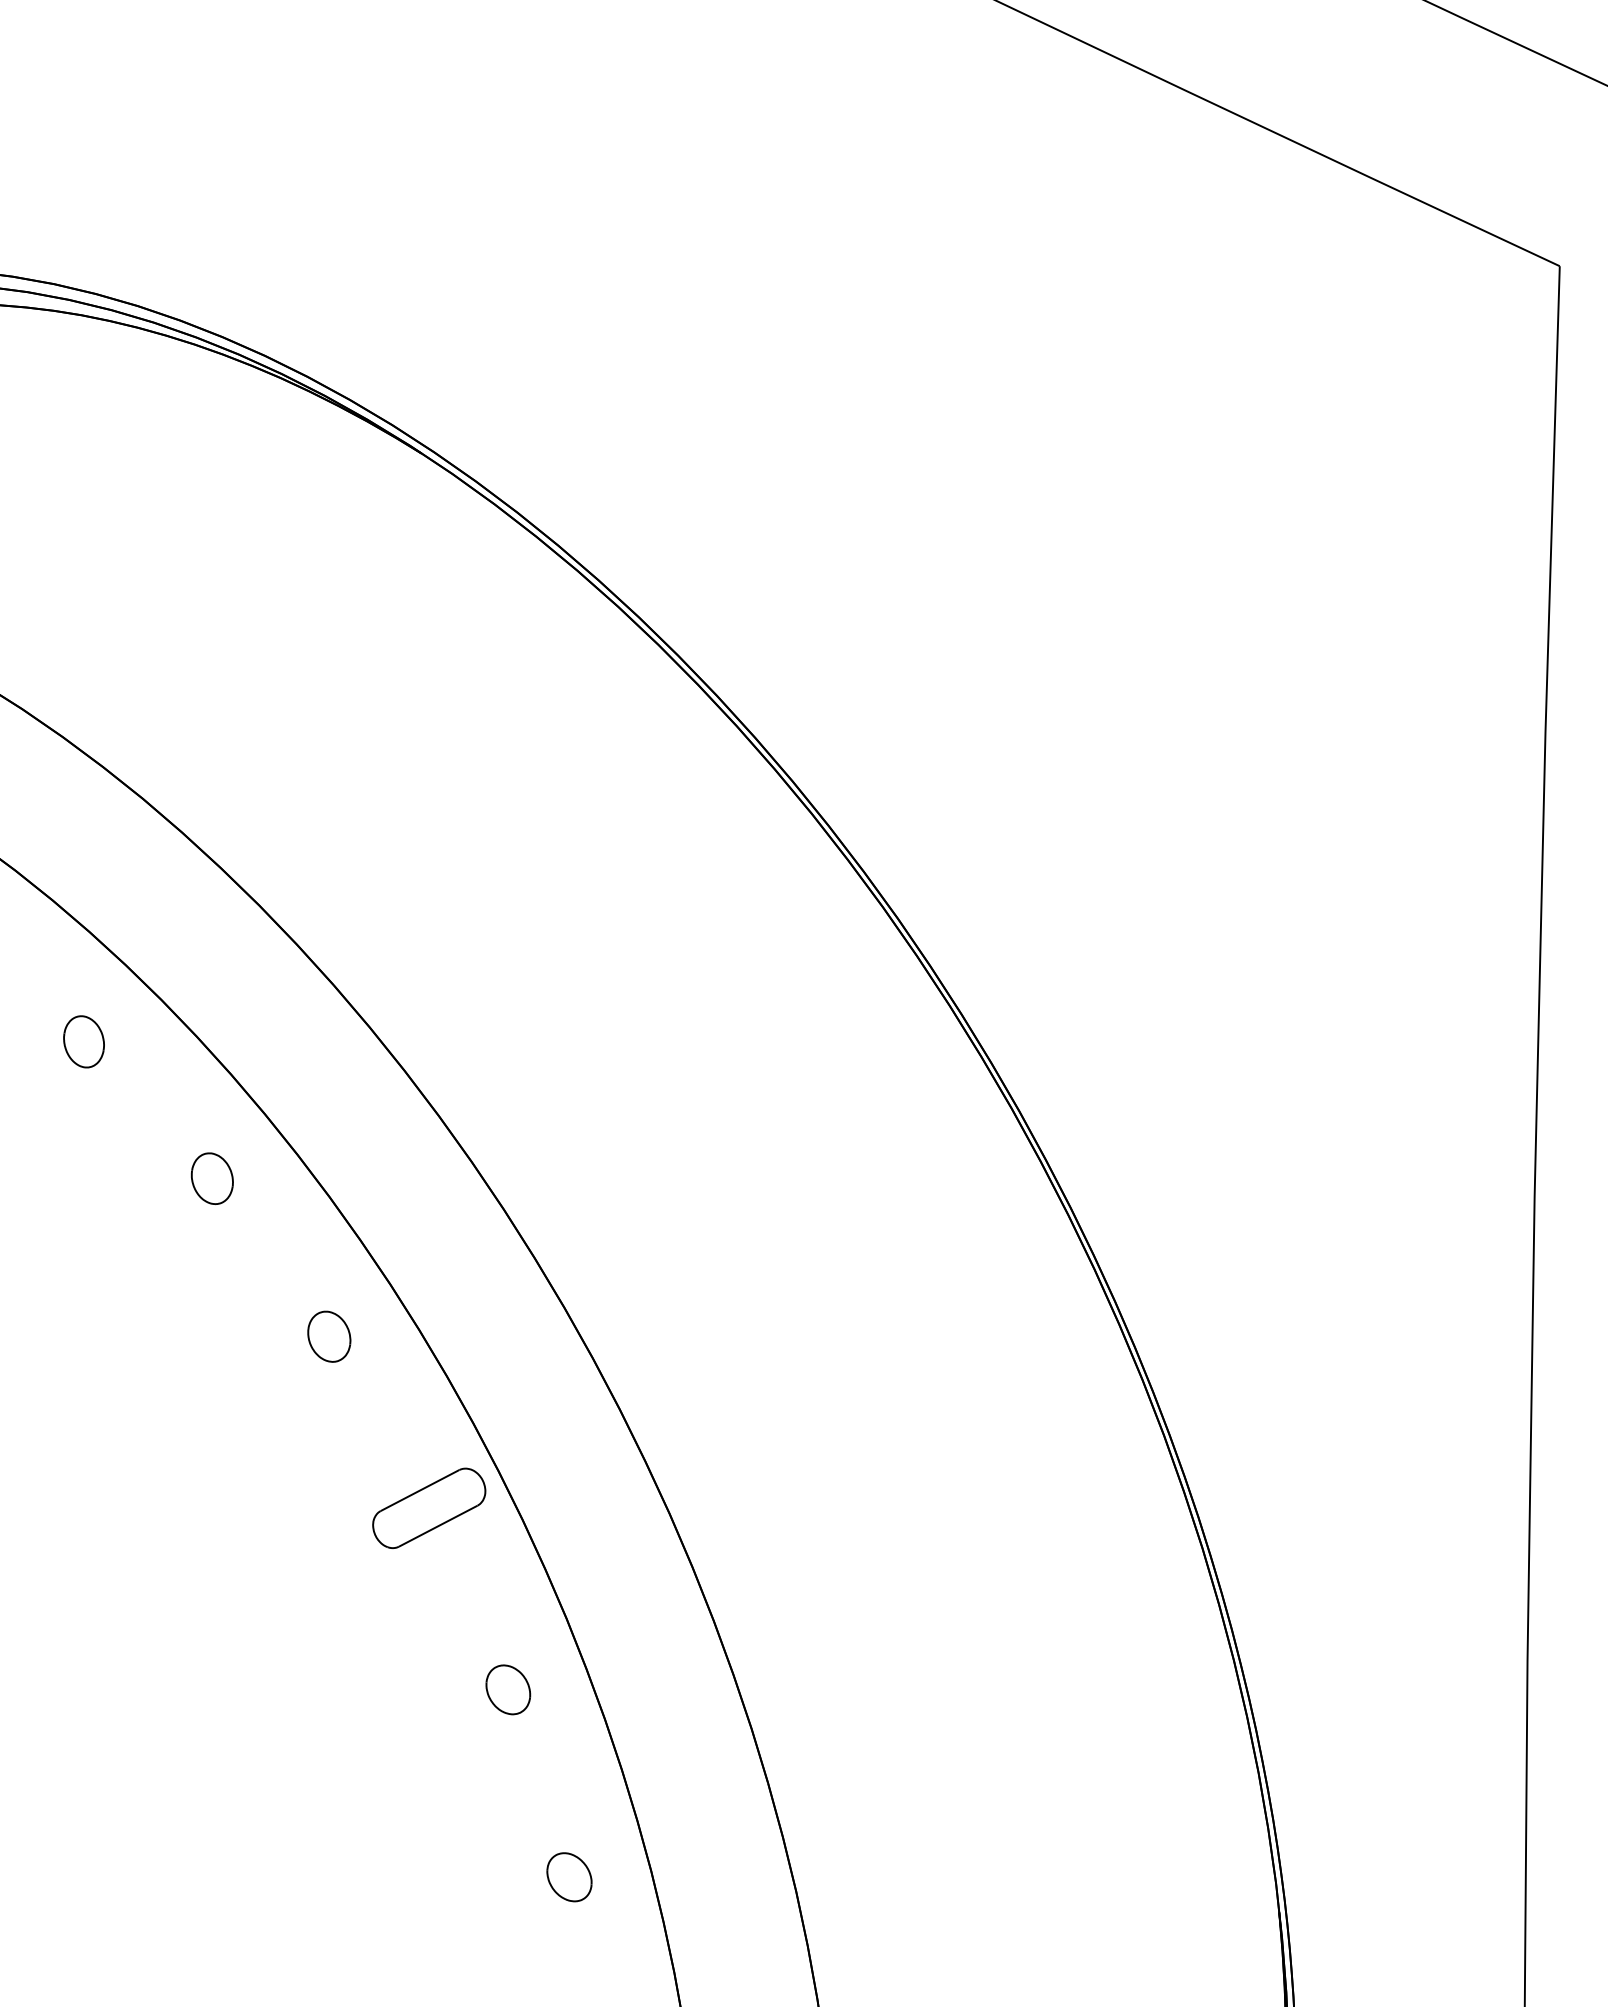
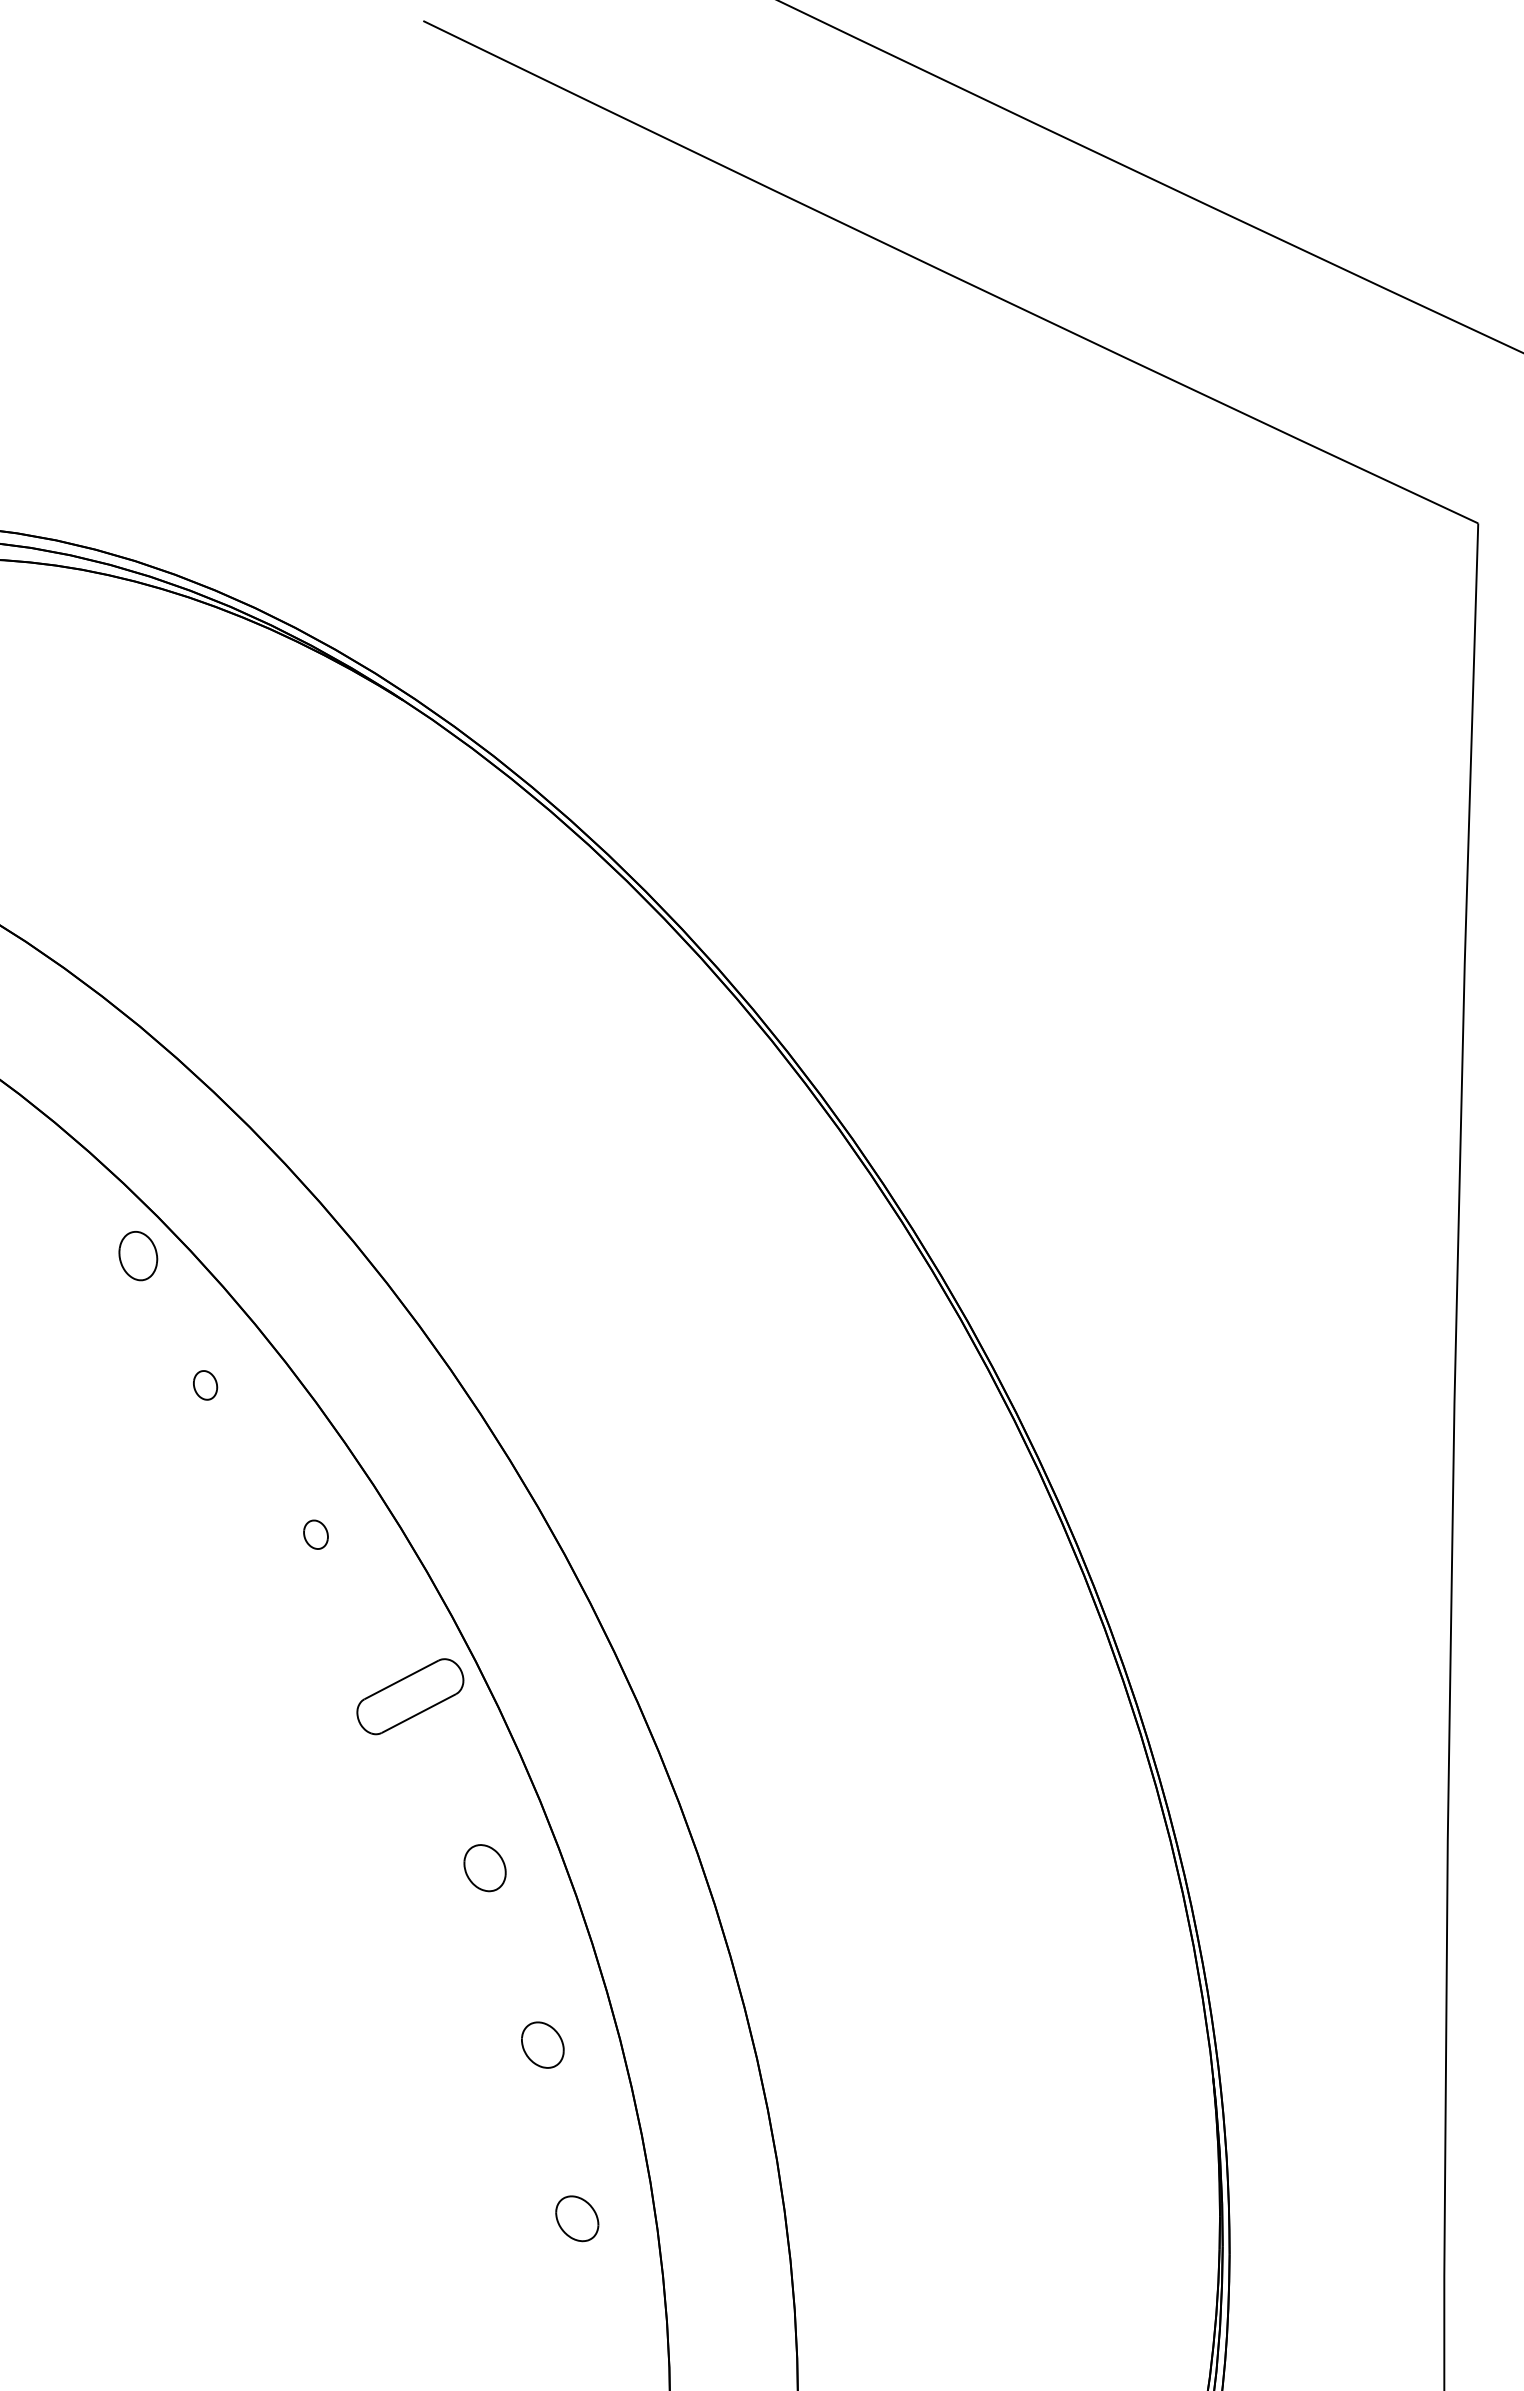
part: (84, 1042) -> (138, 1256), moved
part: (212, 1178) -> (205, 1385), size x0.6
part: (328, 1336) -> (315, 1534), size x0.6

